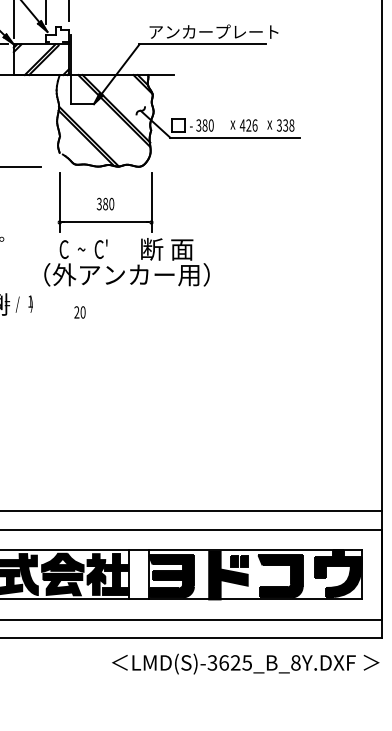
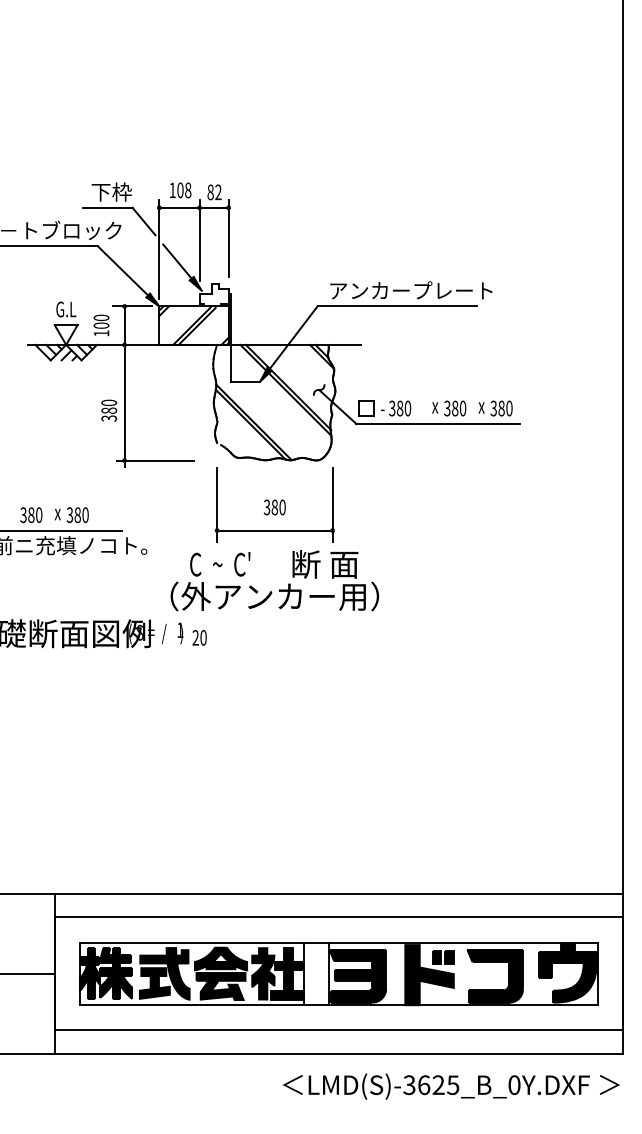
text: (248, 125) -> (454, 408), 426 -> 380
text: (288, 125) -> (505, 408), 338 -> 380
text: (126, 262) -> (274, 580), moved
text: (79, 312) -> (199, 637), moved
text: (295, 663) -> (514, 1085), LMD(S)-3625_B_8Y.DXF -> LMD(S)-3625_B_0Y.DXF

